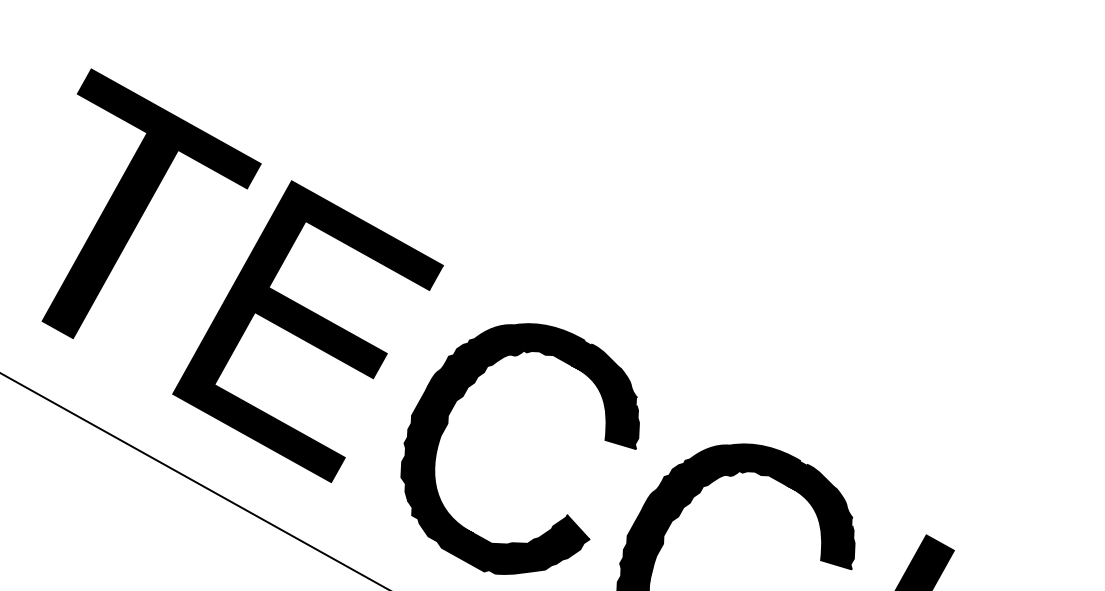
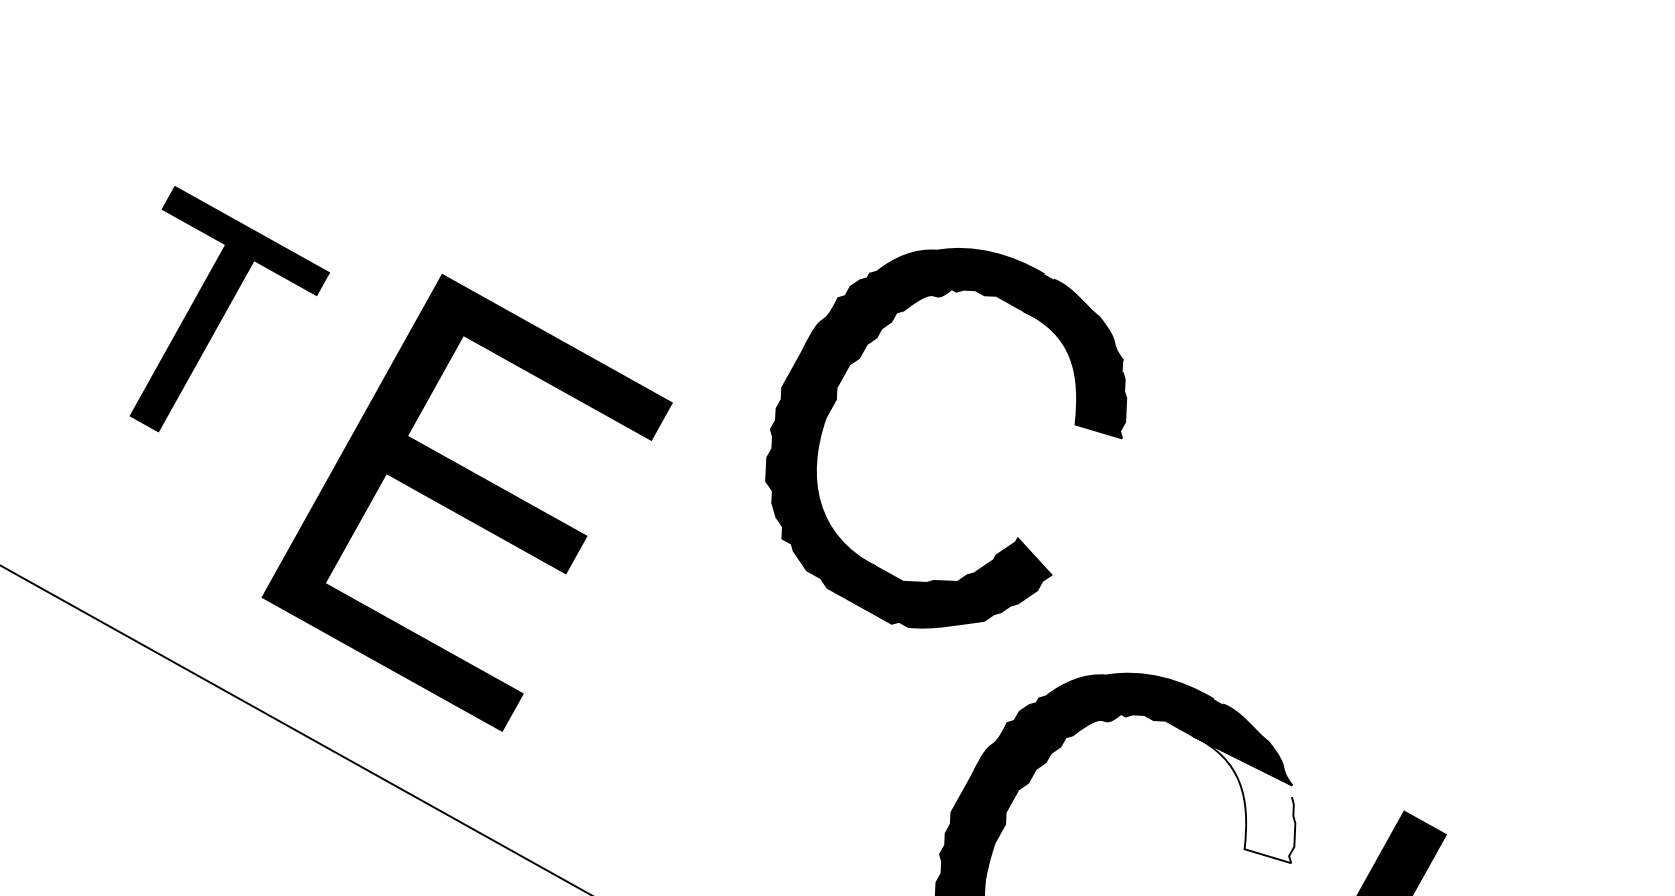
part: (151, 203) -> (229, 308), size x0.6
part: (448, 423) -> (837, 399), moved
fill: (820, 527) -> (1243, 799), removed

